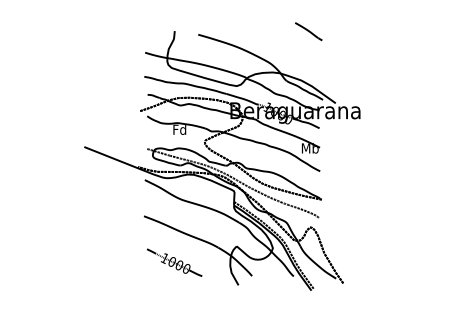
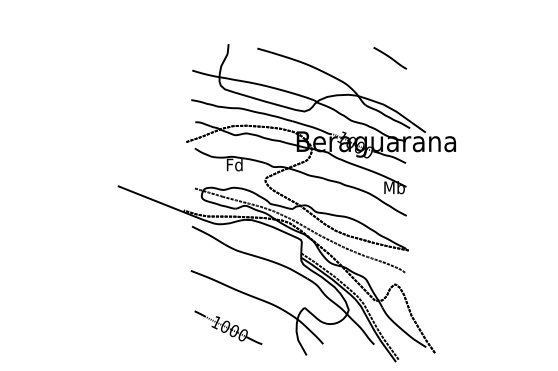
line: (308, 31) -> (389, 58), moved

